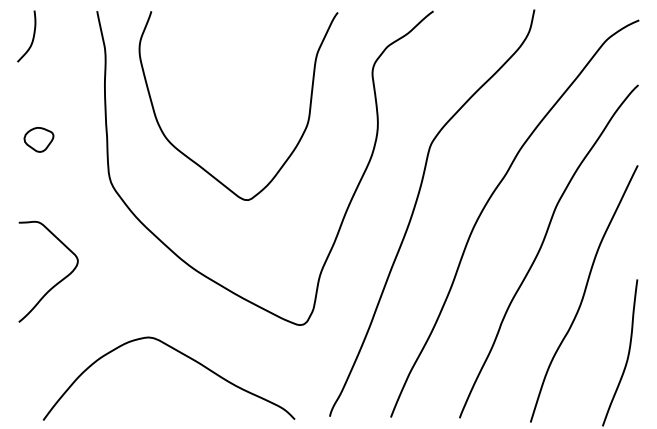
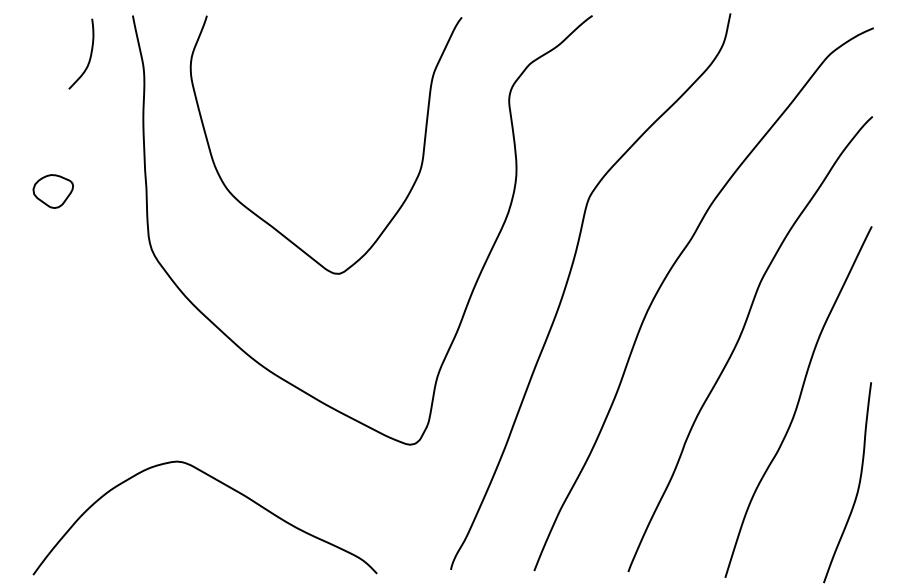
curve: (32, 38) -> (89, 57), moved
curve: (56, 283) -> (77, 387), removed
curve: (180, 353) -> (220, 483), moved

